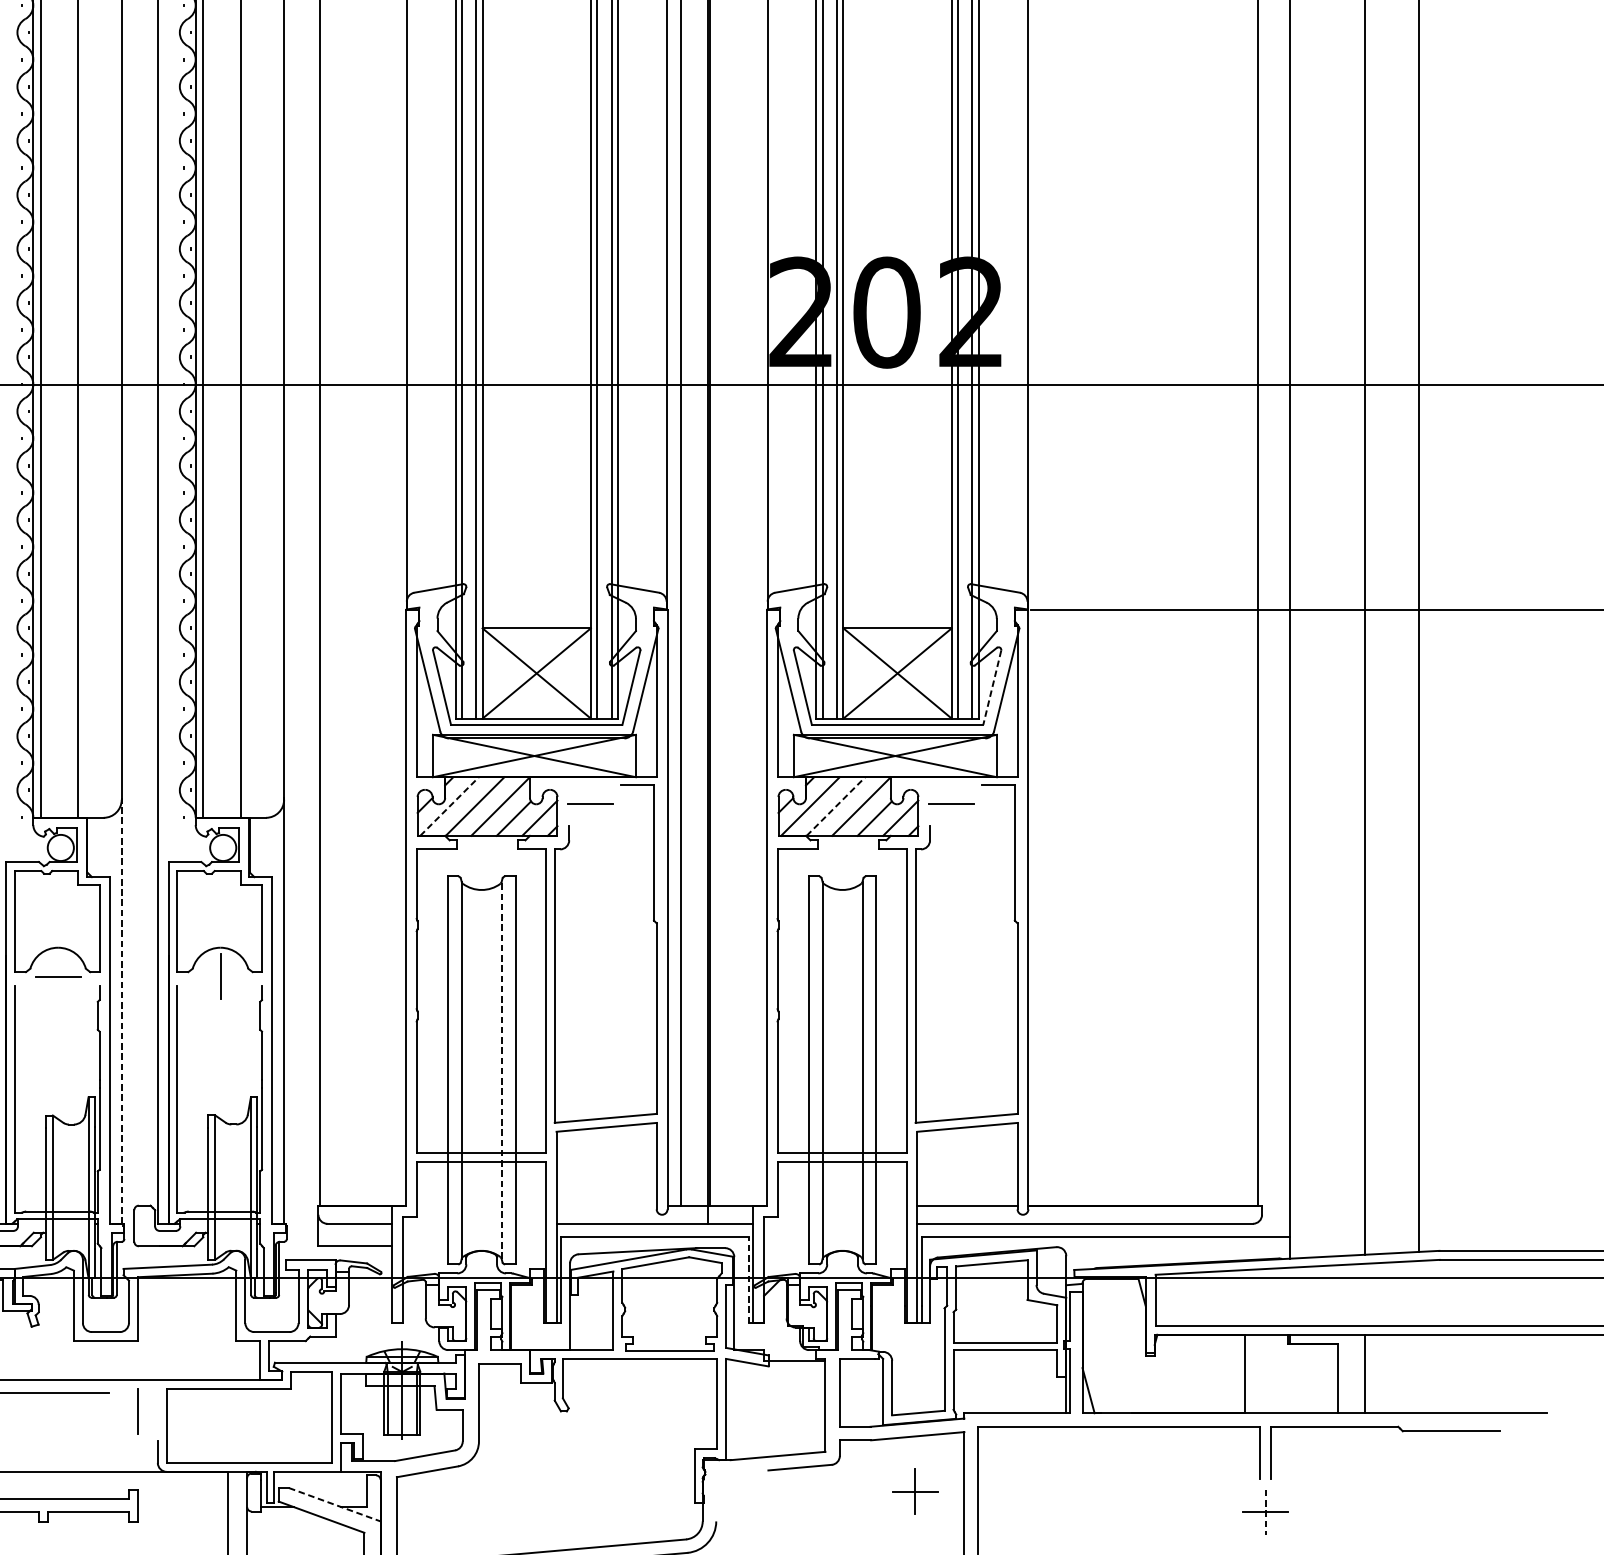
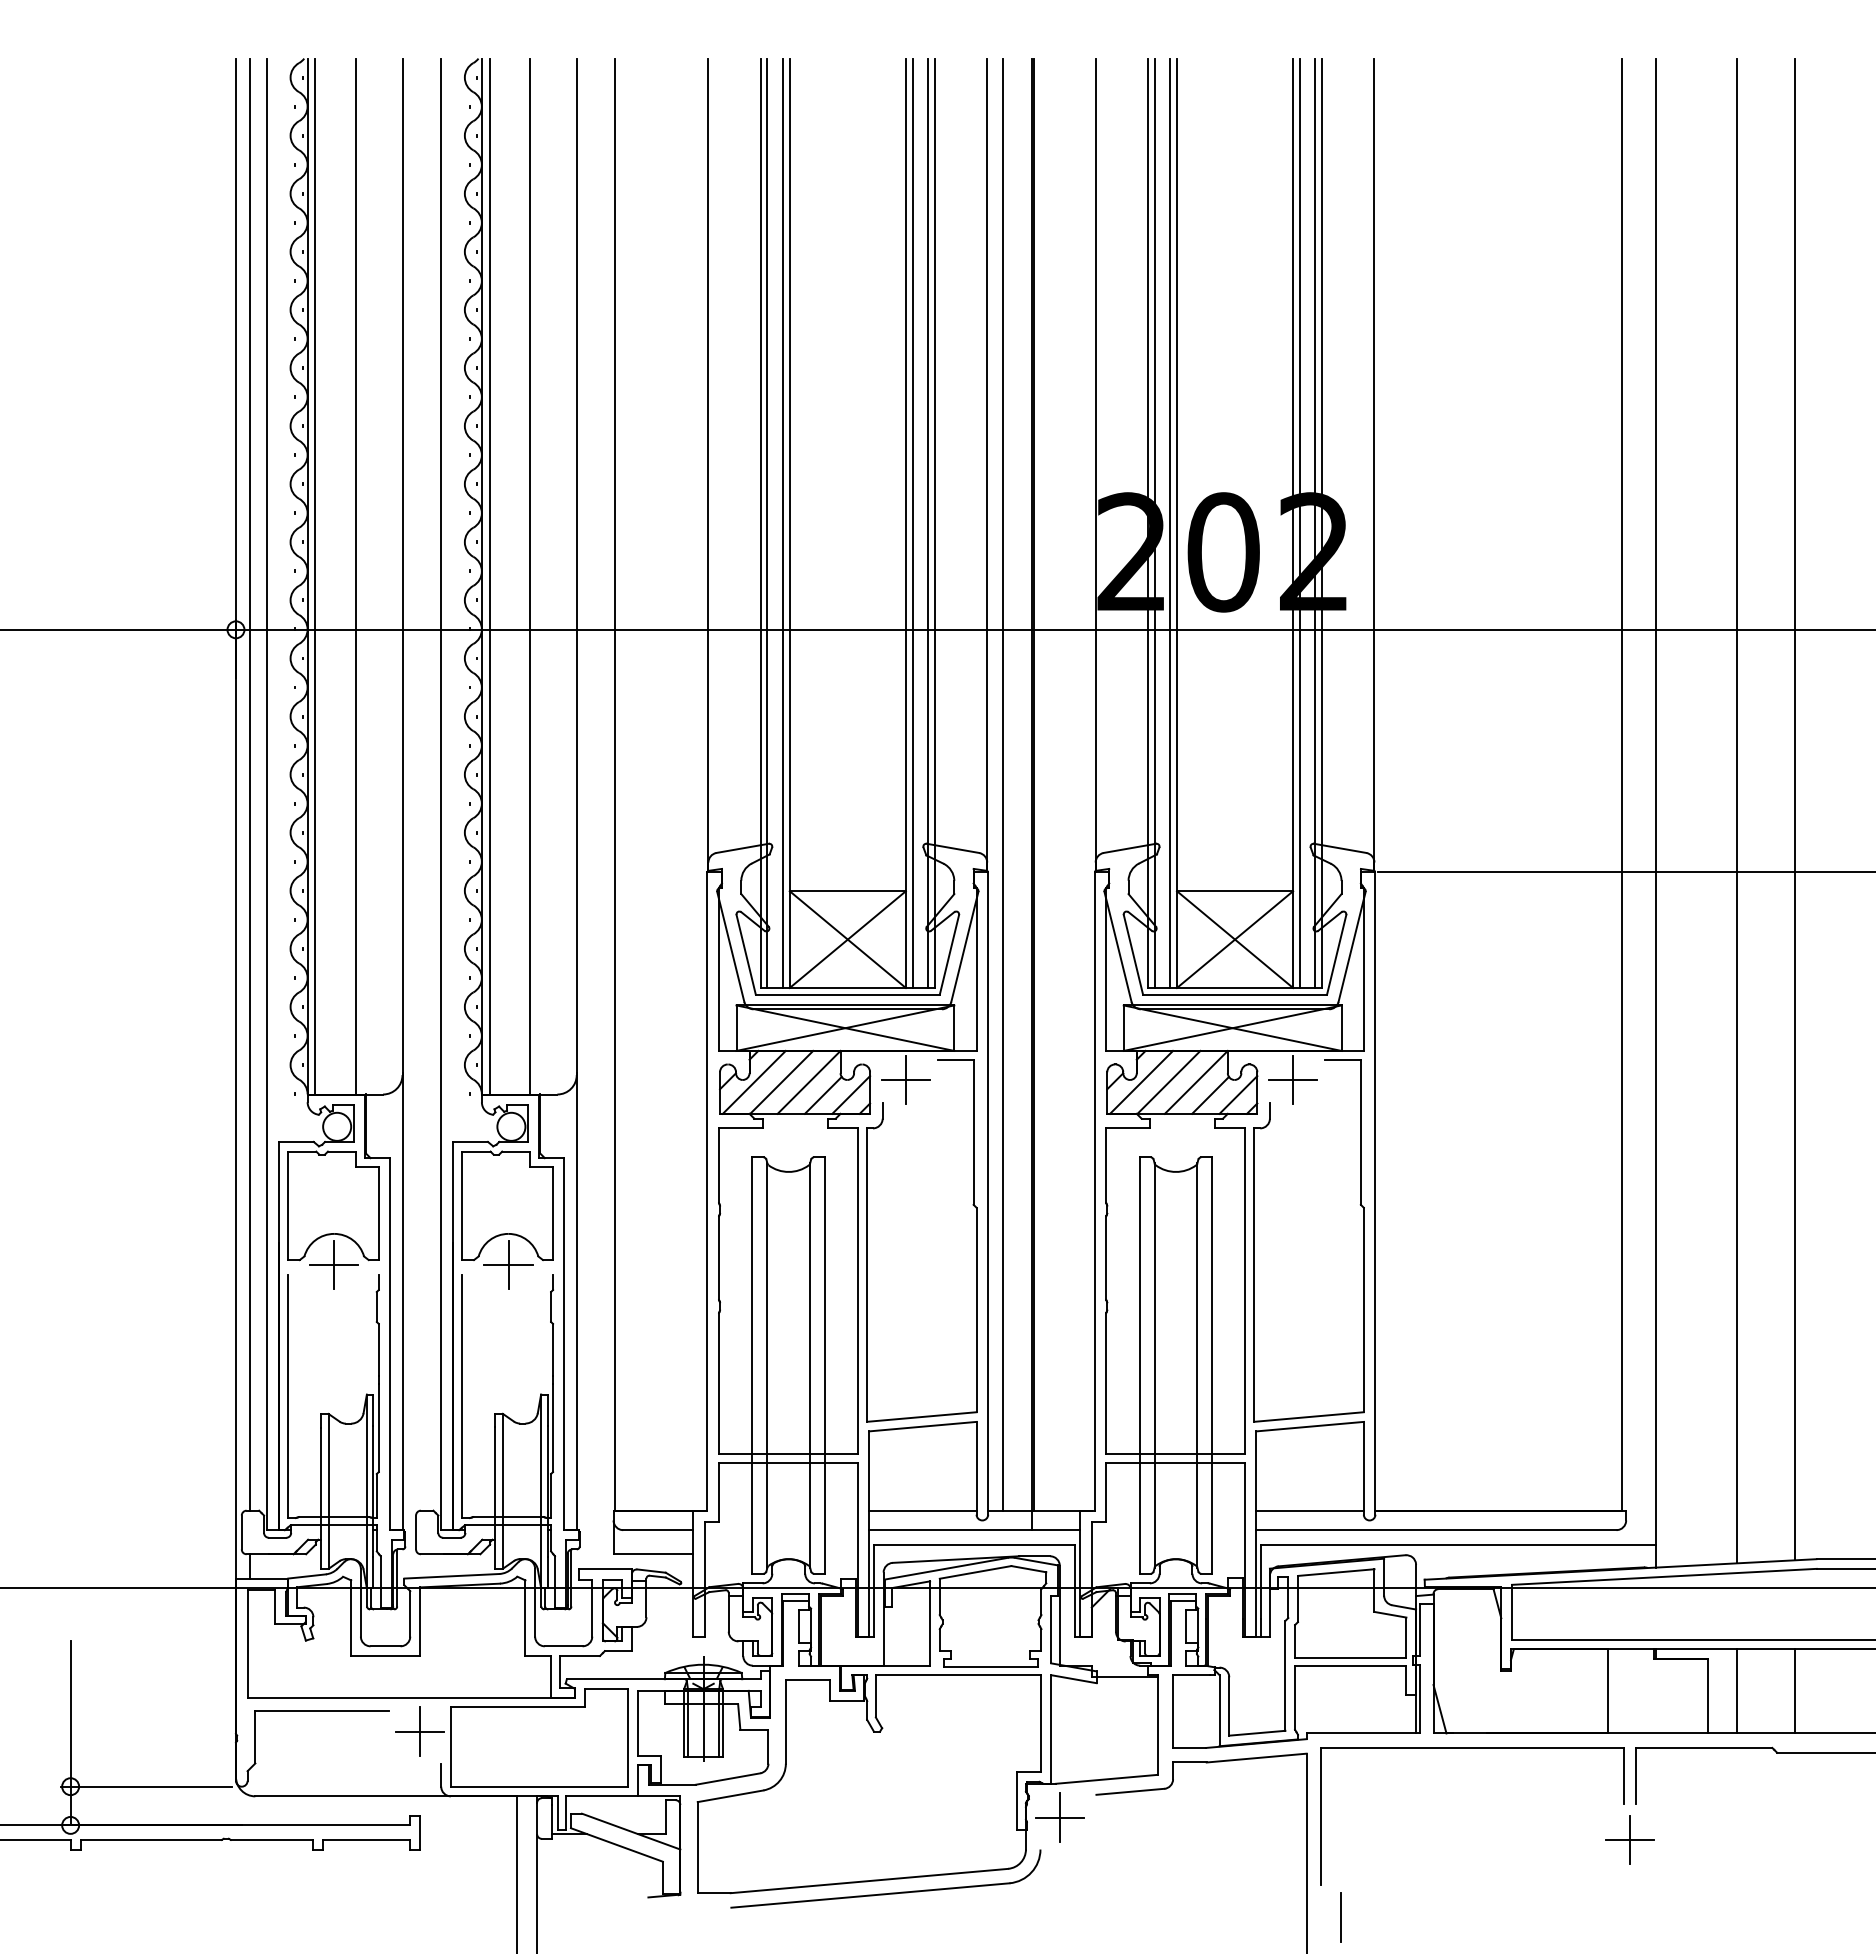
line: (992, 687) -> (1336, 954), dashed -> solid
line: (590, 803) -> (905, 1079), added
line: (952, 803) -> (1293, 1079), added
line: (449, 806) -> (754, 1082), dashed -> solid
line: (836, 806) -> (1169, 1082), dashed -> solid
line: (58, 976) -> (334, 1264), added
line: (220, 976) -> (508, 1264), added
line: (121, 1010) -> (402, 1301), dashed -> solid
line: (501, 1069) -> (810, 1364), dashed -> solid
line: (606, 1205) -> (922, 1510), added
line: (748, 1280) -> (1075, 1590), dashed -> solid
line: (1418, 1374) -> (1794, 1691), added
line: (137, 1411) -> (419, 1731), added
part: (914, 1491) -> (1059, 1817), moved
line: (335, 1504) -> (631, 1831), dashed -> solid
line: (1266, 1513) -> (1630, 1840), dashed -> solid

